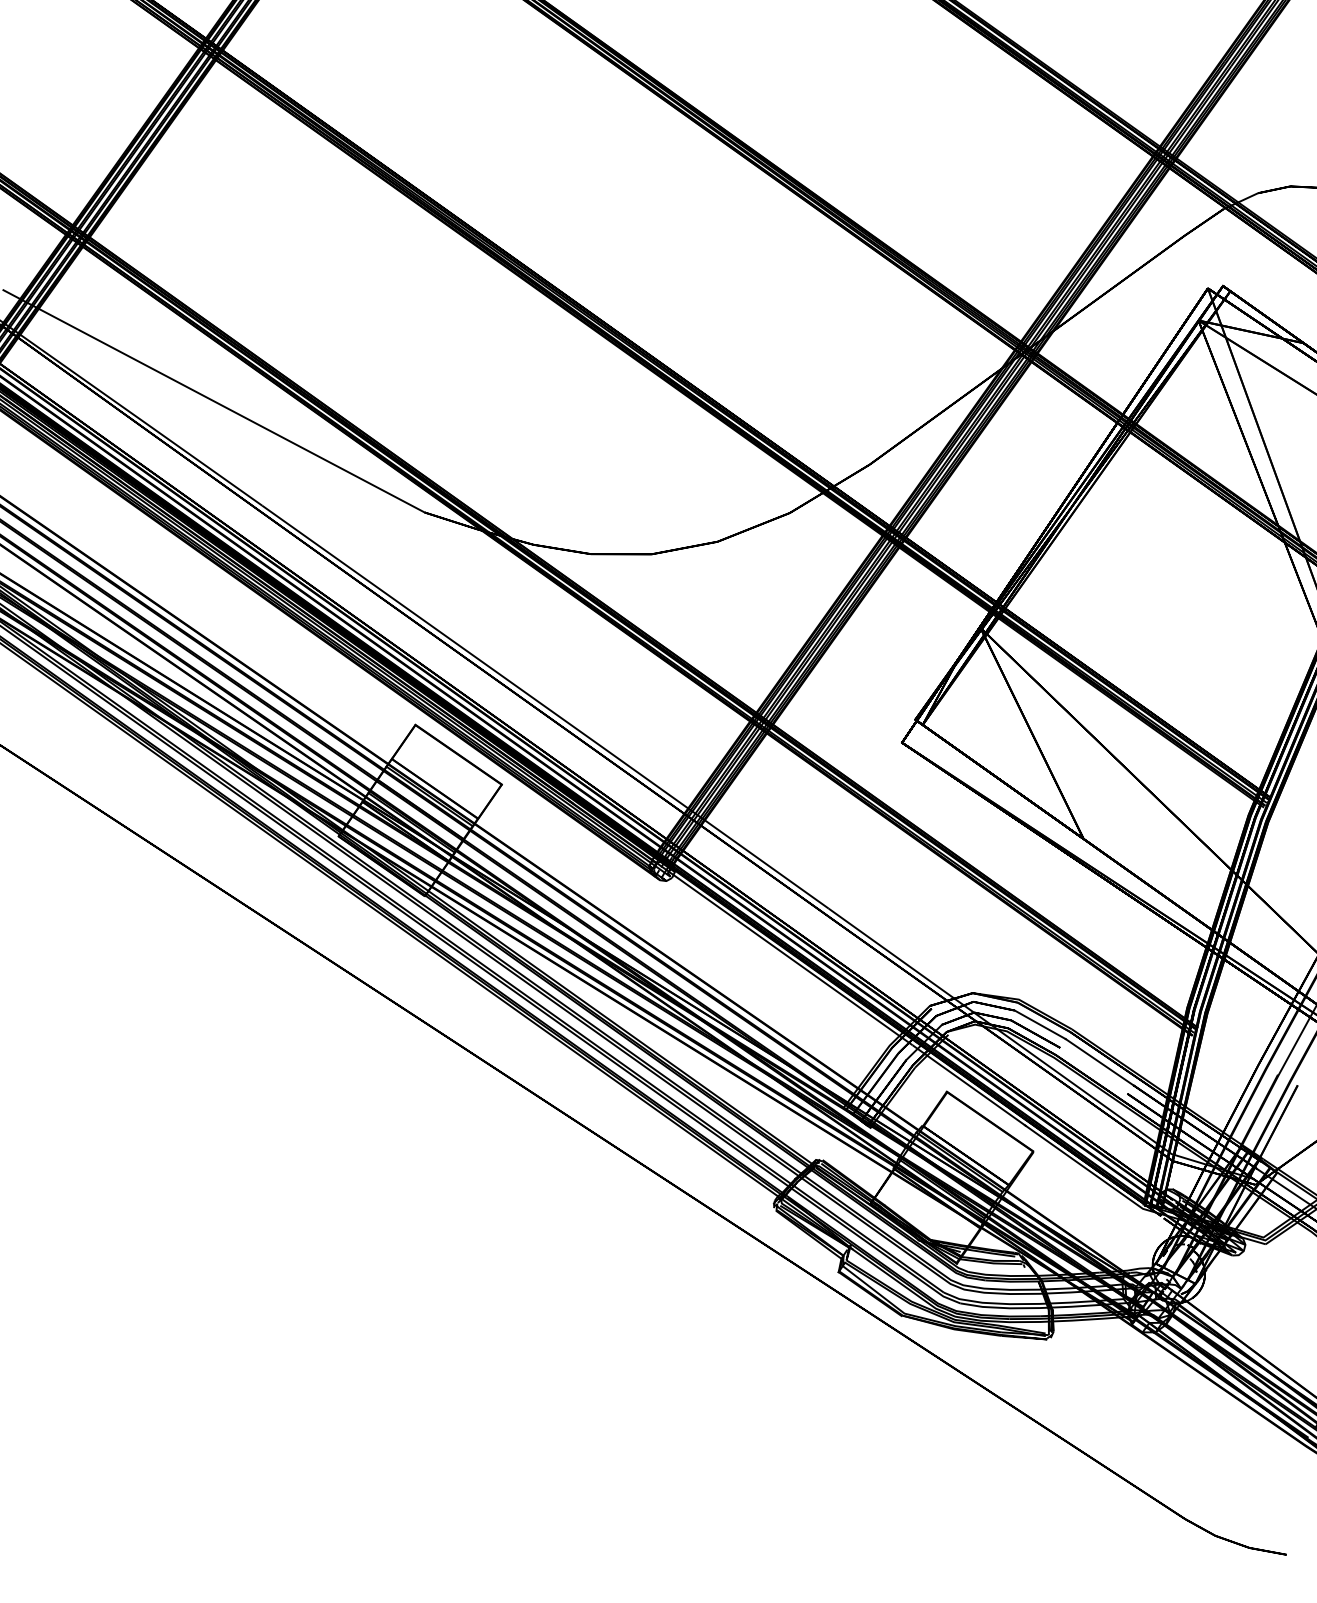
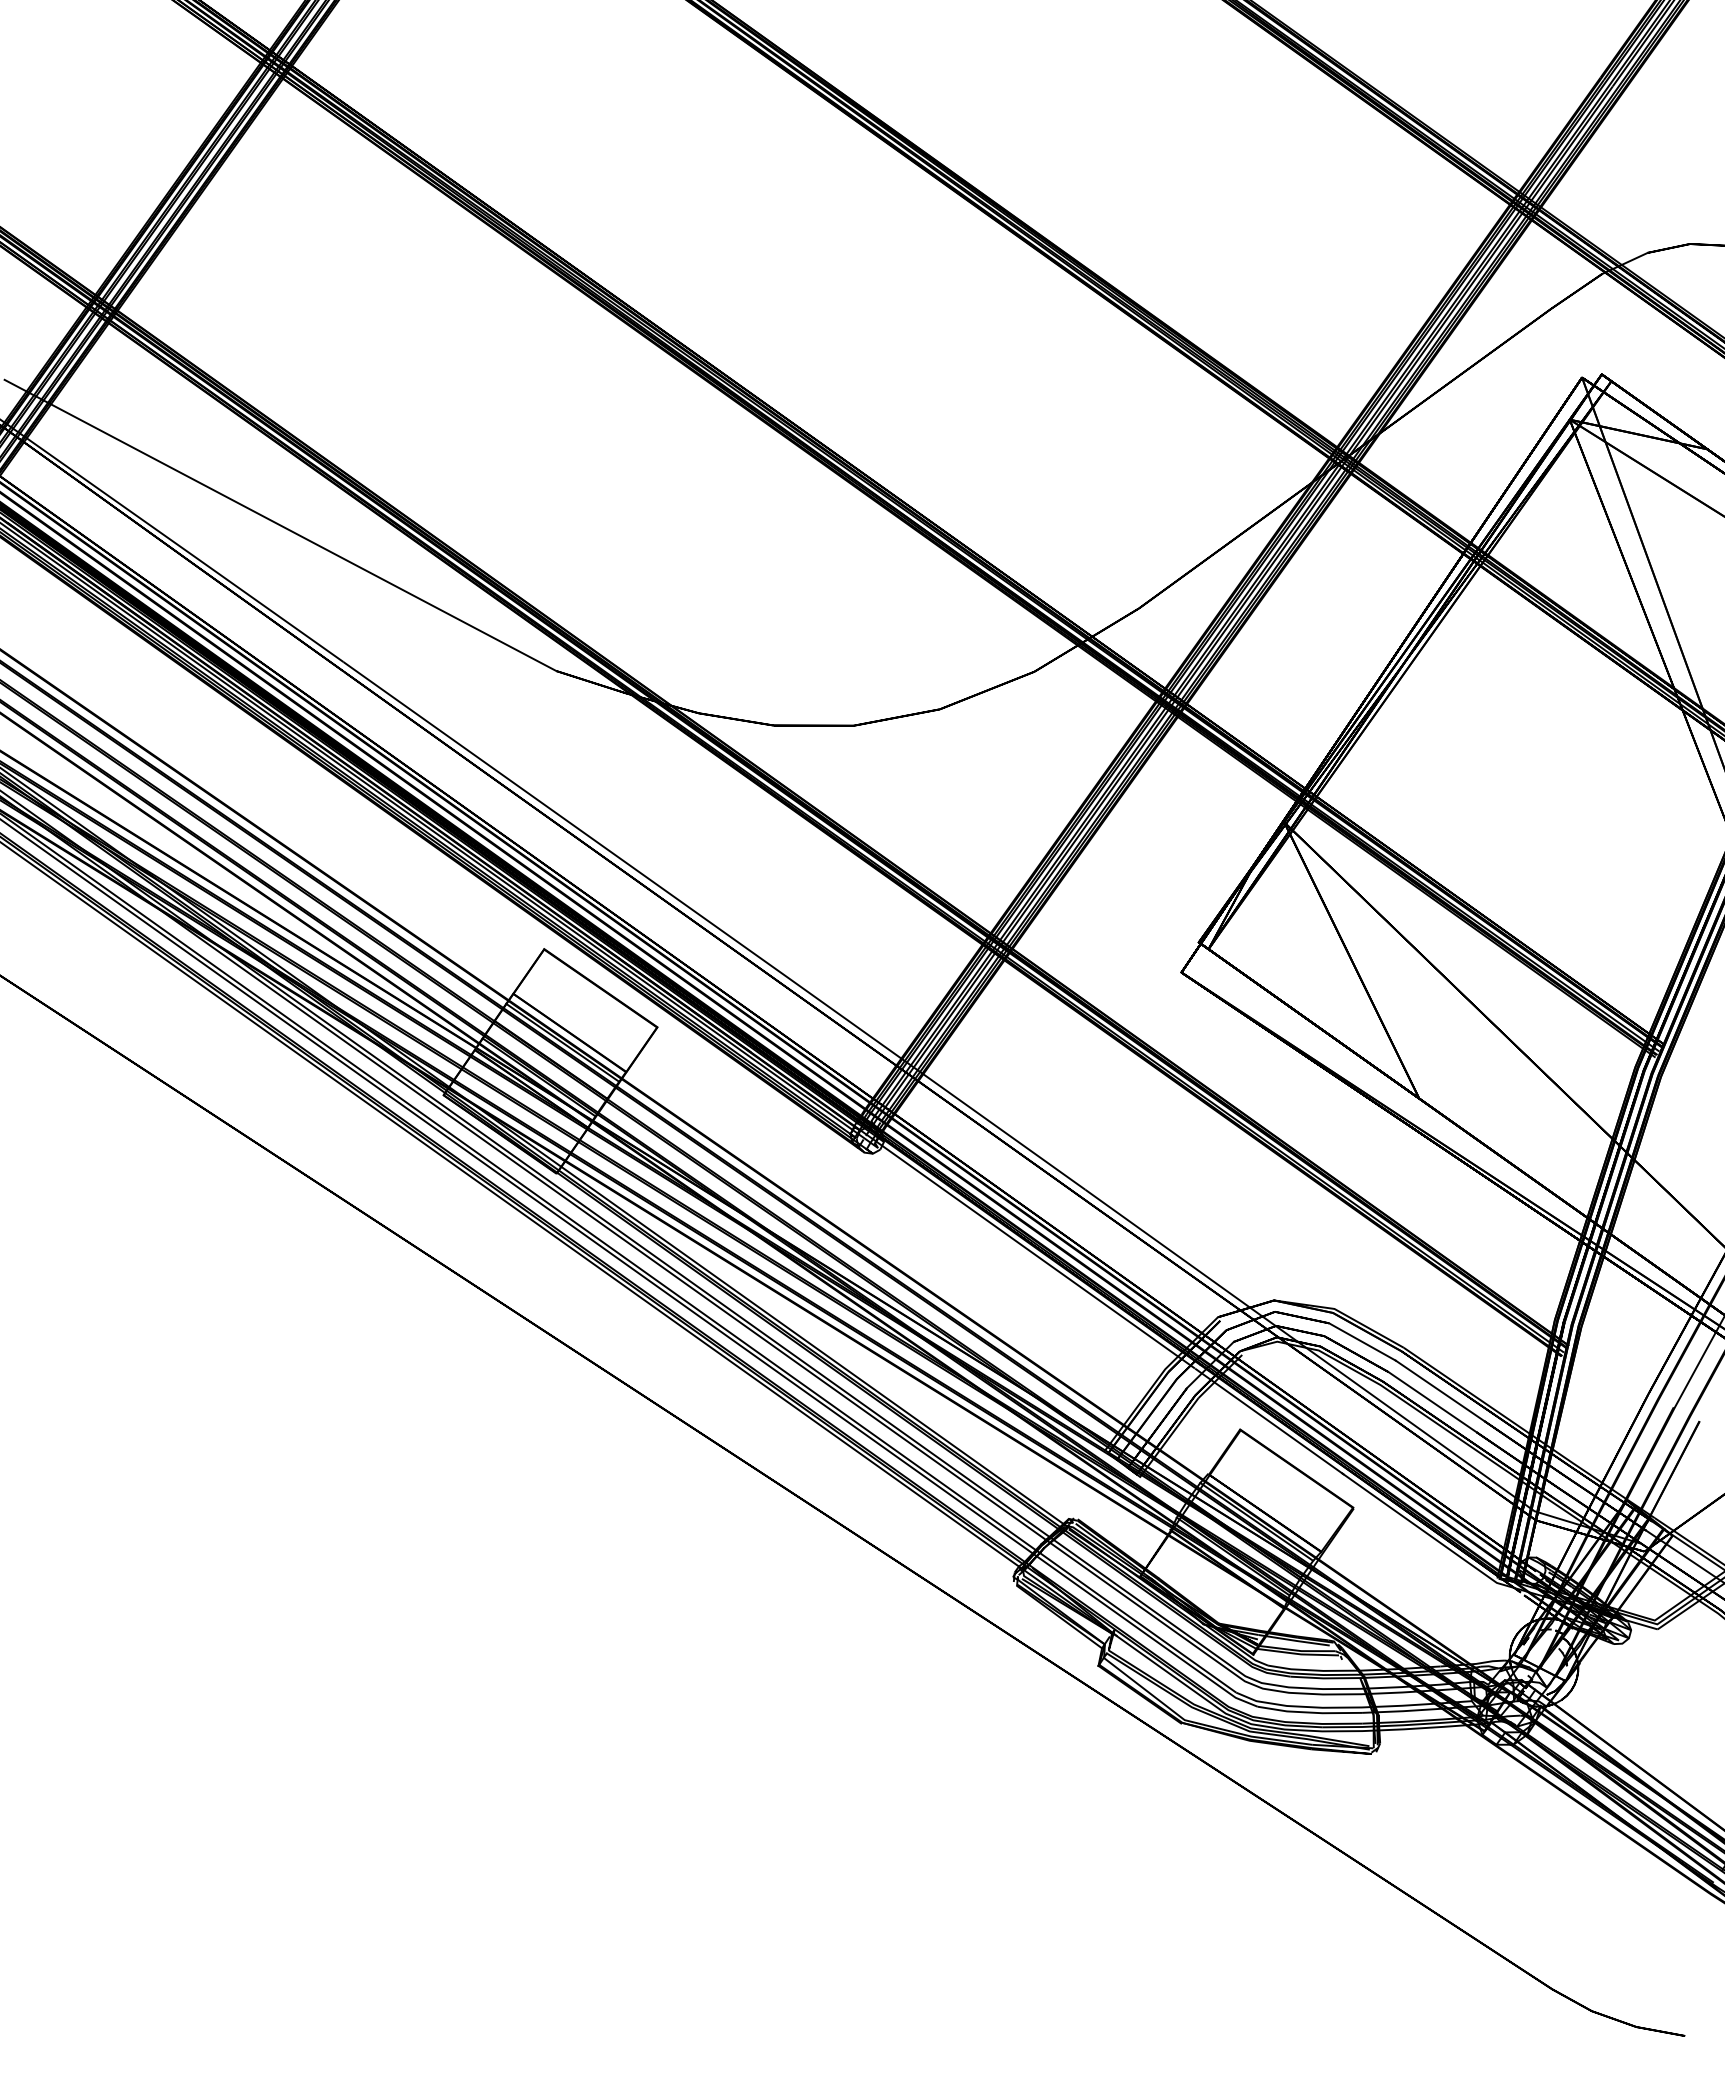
line: (1093, 1071) -> (1432, 1402), added

